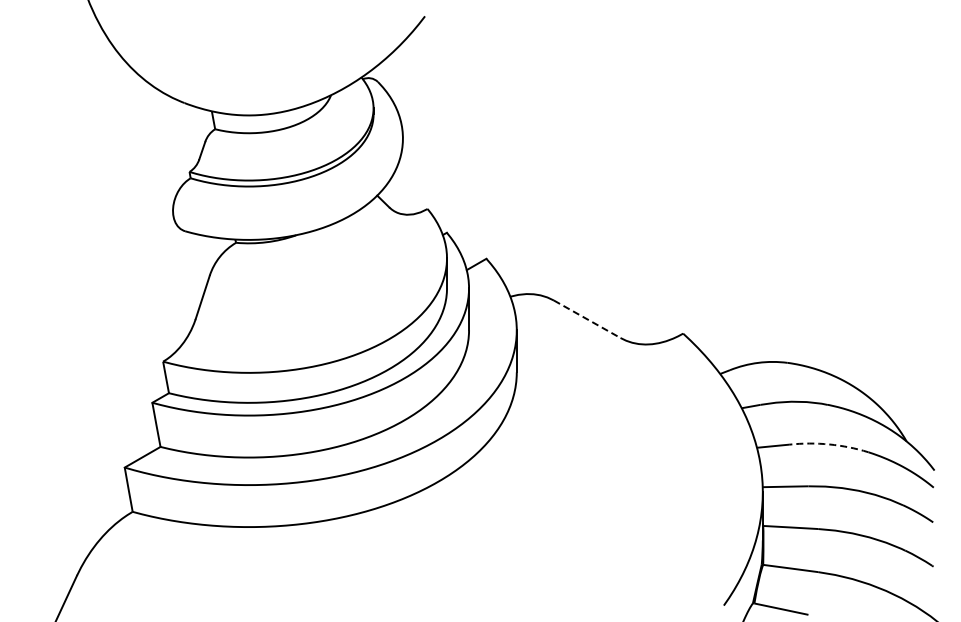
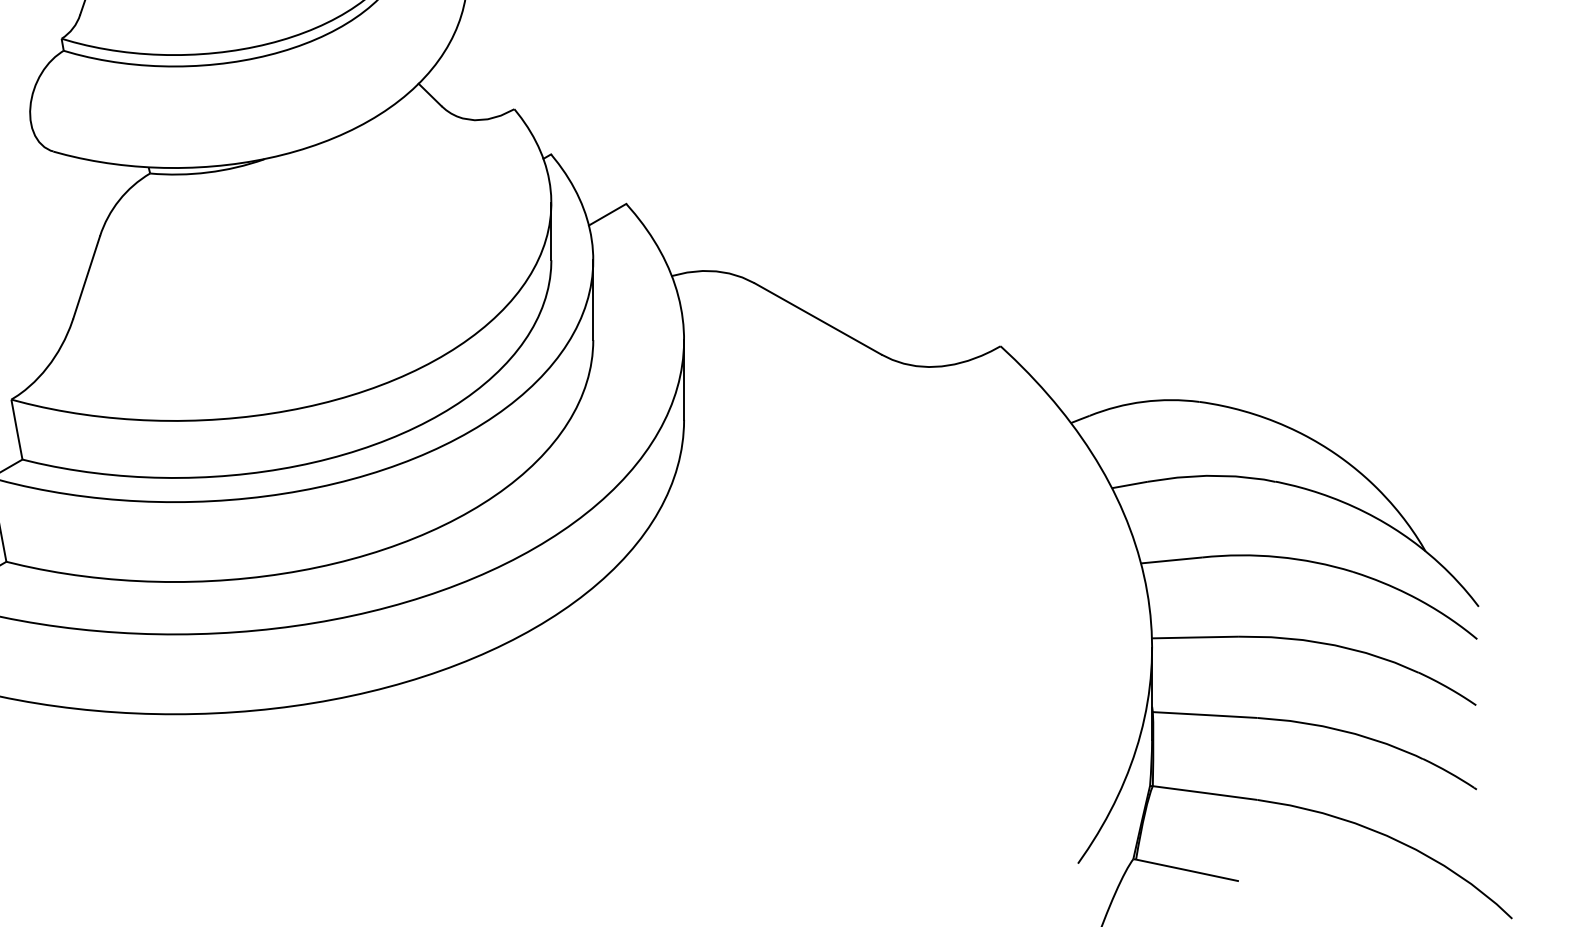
line: (587, 319) -> (818, 319), dashed -> solid
arc: (829, 444) -> (1278, 557), dashed -> solid

